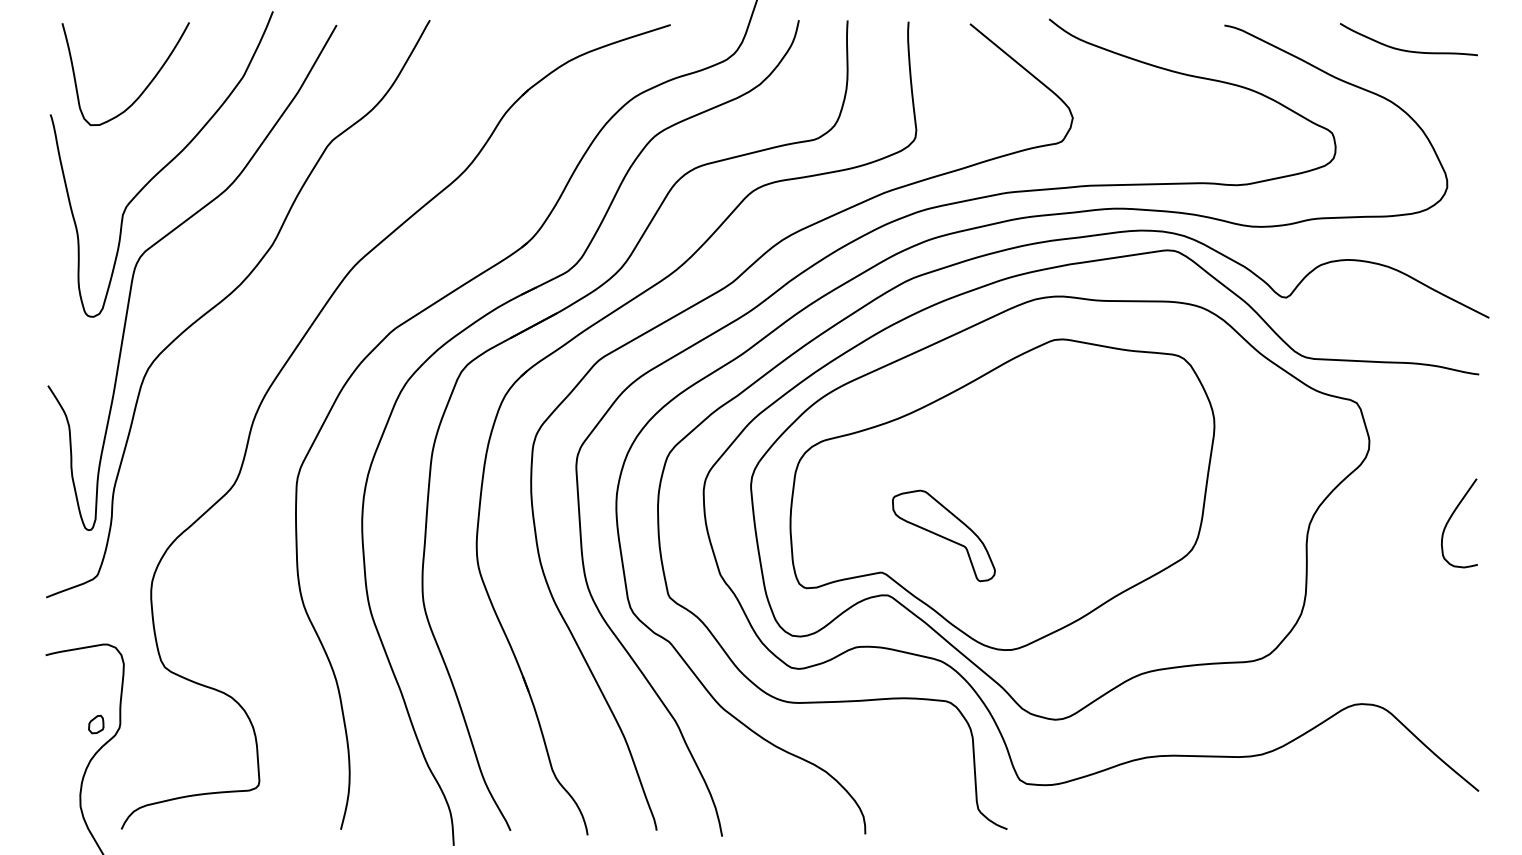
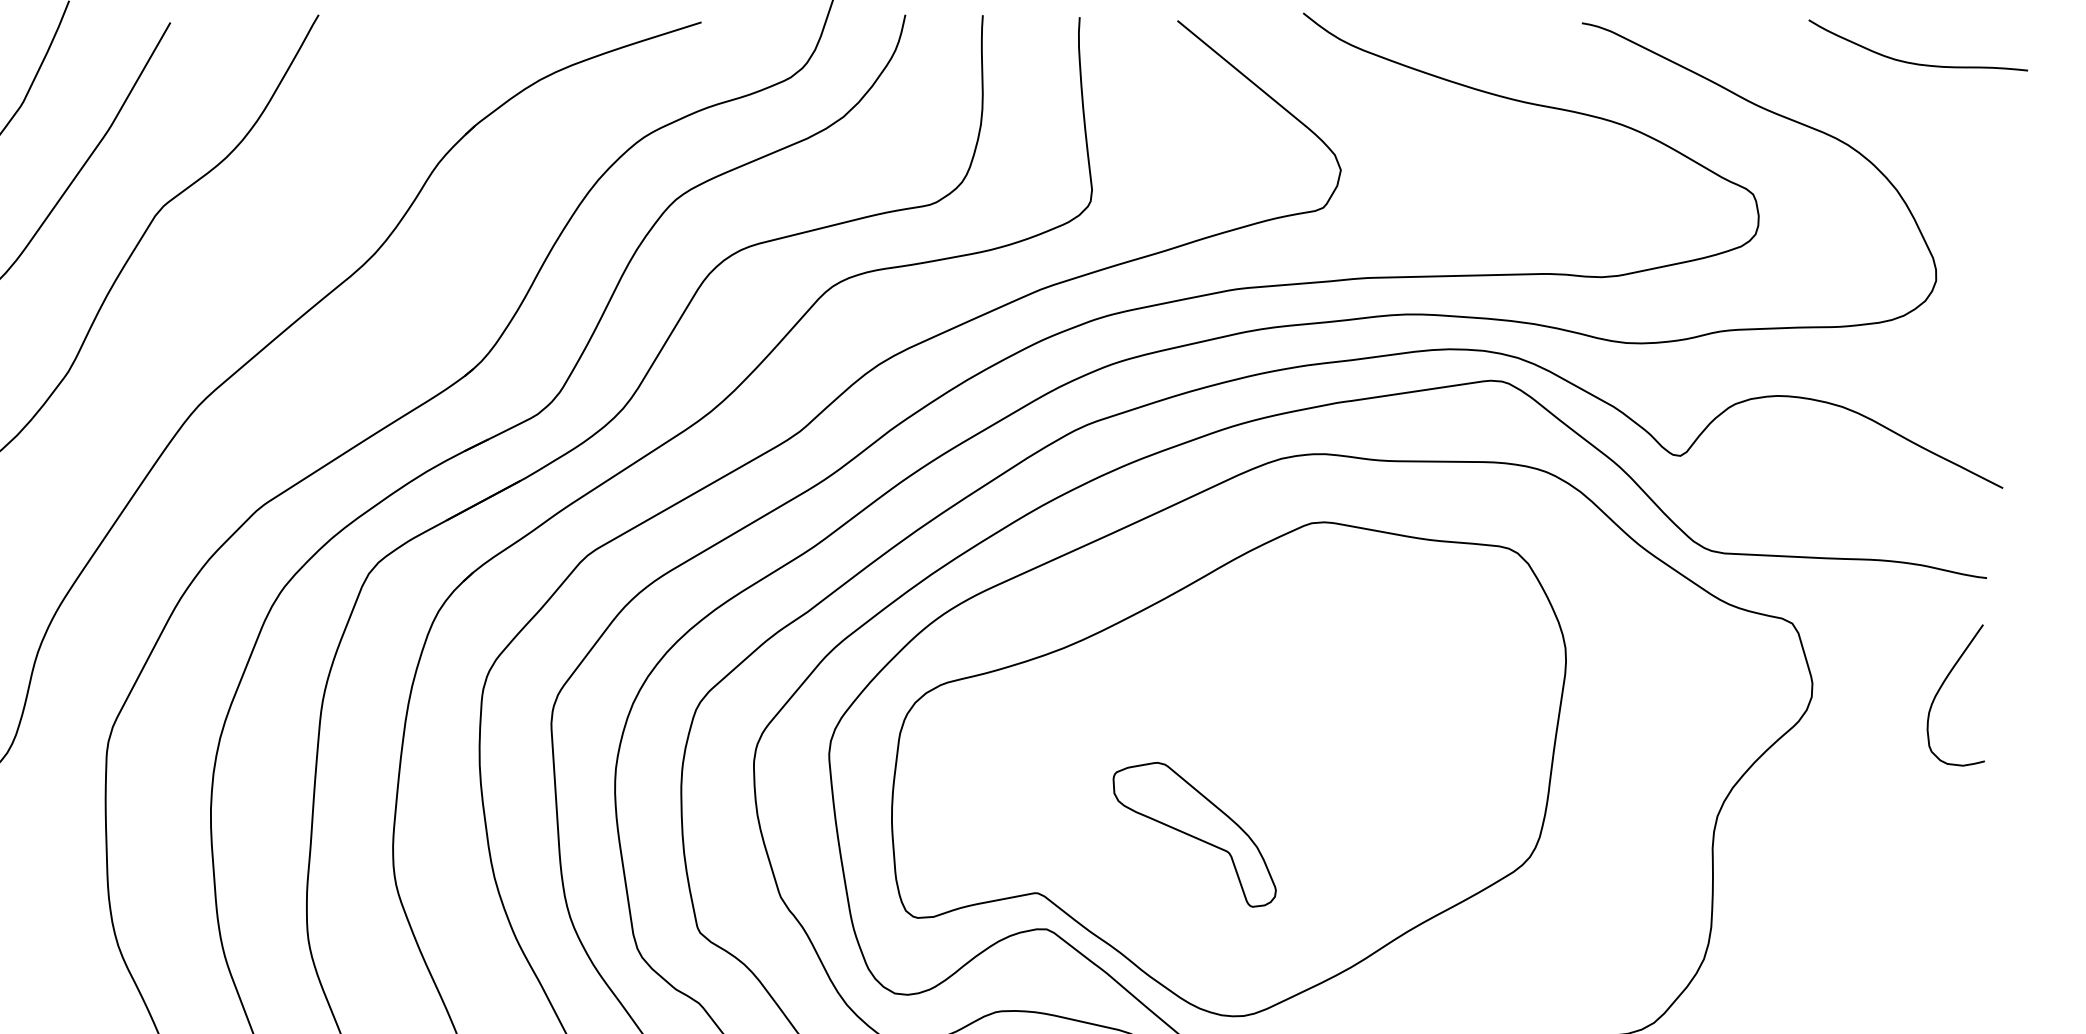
curve: (1405, 49) -> (1912, 61), moved
curve: (1450, 519) -> (1941, 689), moved
part: (943, 535) -> (1194, 834), moved

